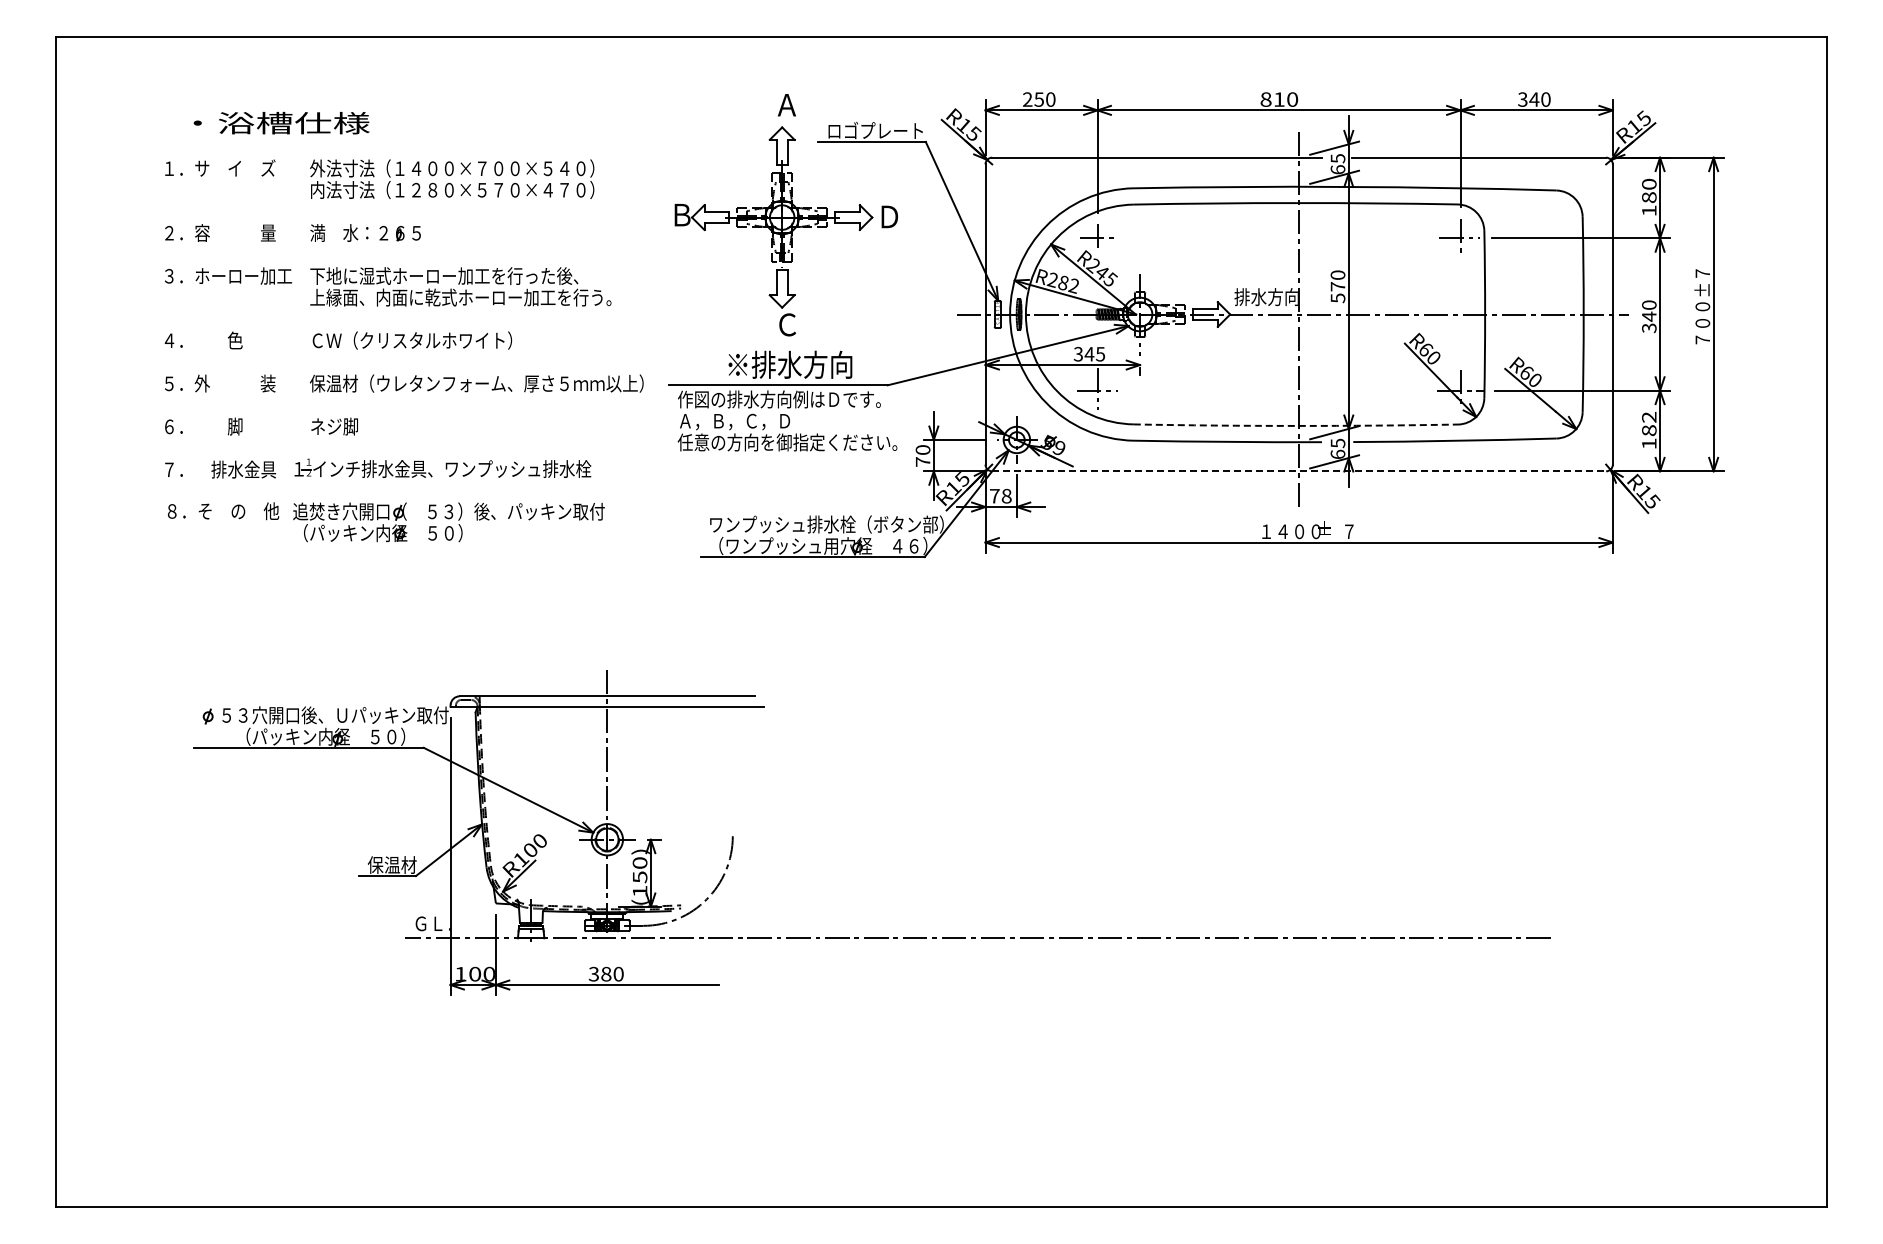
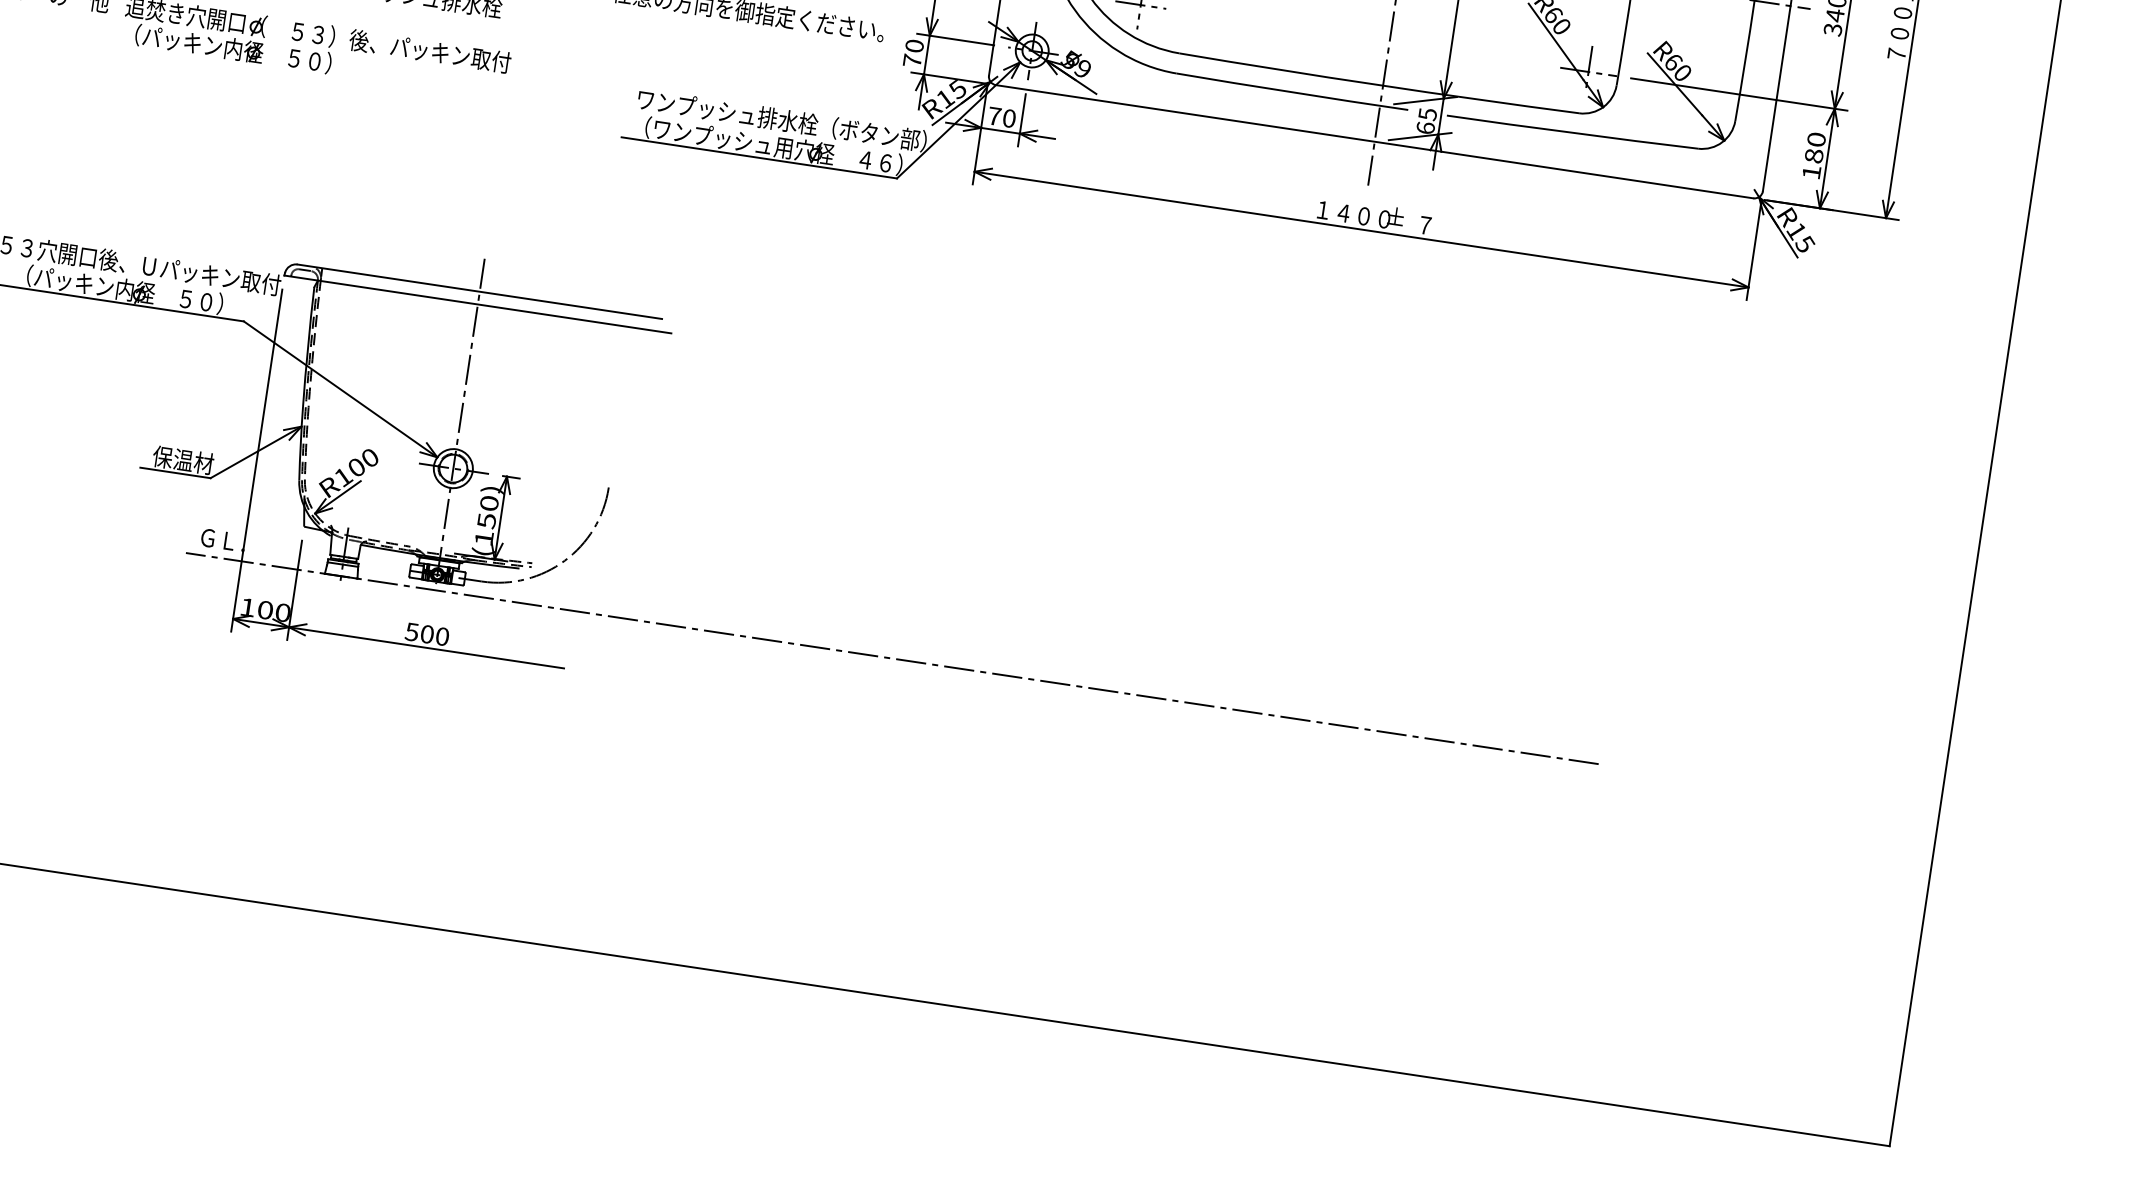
text: (1649, 416) -> (1816, 138), 182 -> 180
arc: (1295, 425) -> (1378, 84), dashed -> solid
line: (1299, 471) -> (1375, 142), dashed -> solid
text: (1006, 496) -> (1009, 118), 78 -> 70
text: (600, 973) -> (420, 632), 380 -> 500

